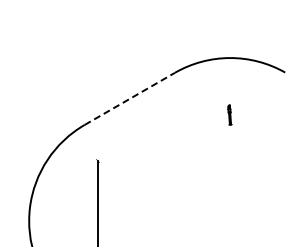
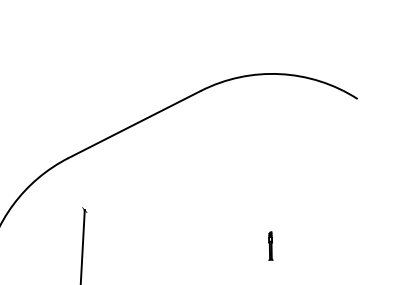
line: (130, 98) -> (135, 123), dashed -> solid
line: (229, 114) -> (270, 245), moved

